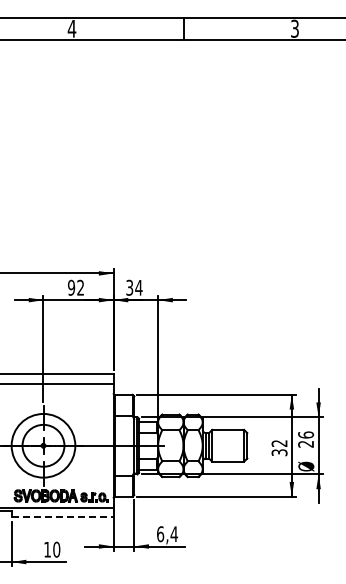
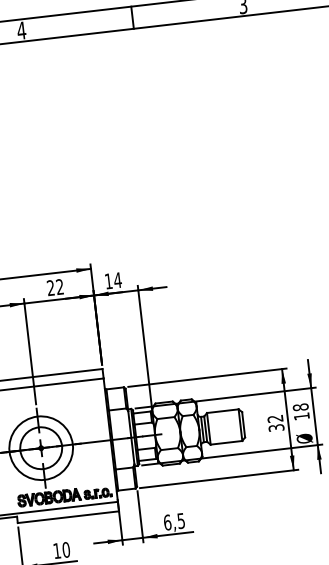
text: (71, 287) -> (50, 287), 92 -> 22
text: (129, 287) -> (108, 281), 34 -> 14
text: (305, 439) -> (300, 411), 26 -> 18
line: (62, 517) -> (68, 517), dashed -> solid
text: (174, 534) -> (181, 521), 6,4 -> 6,5

